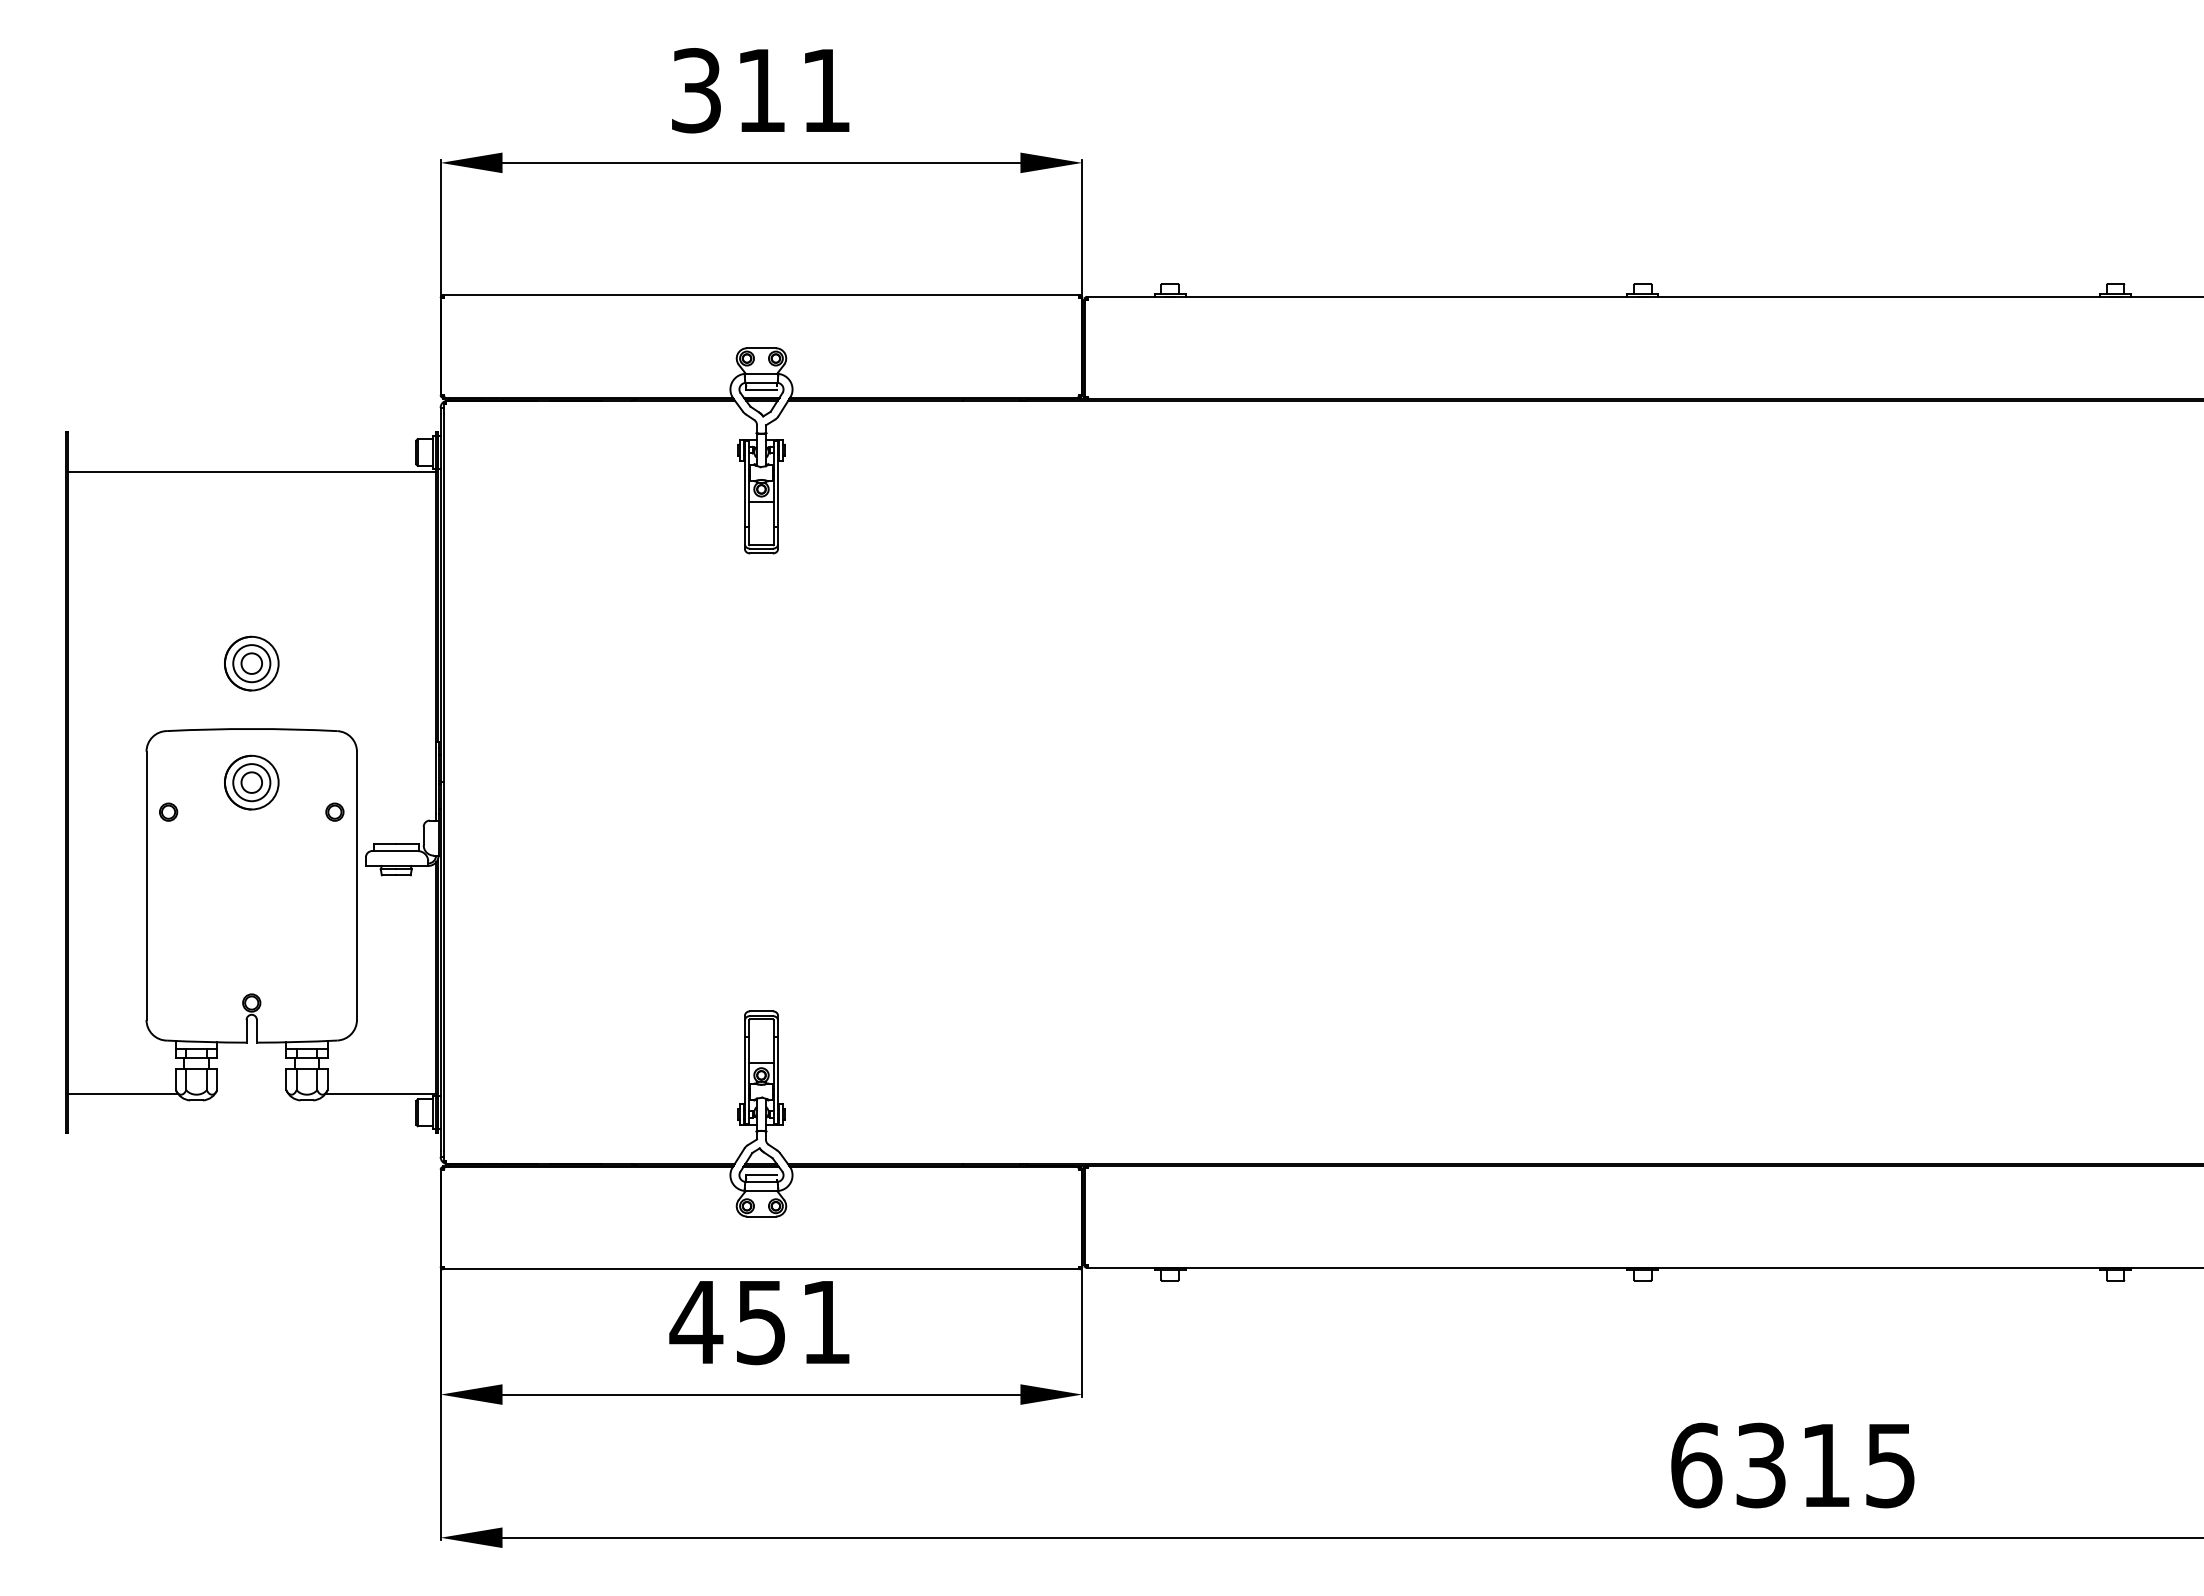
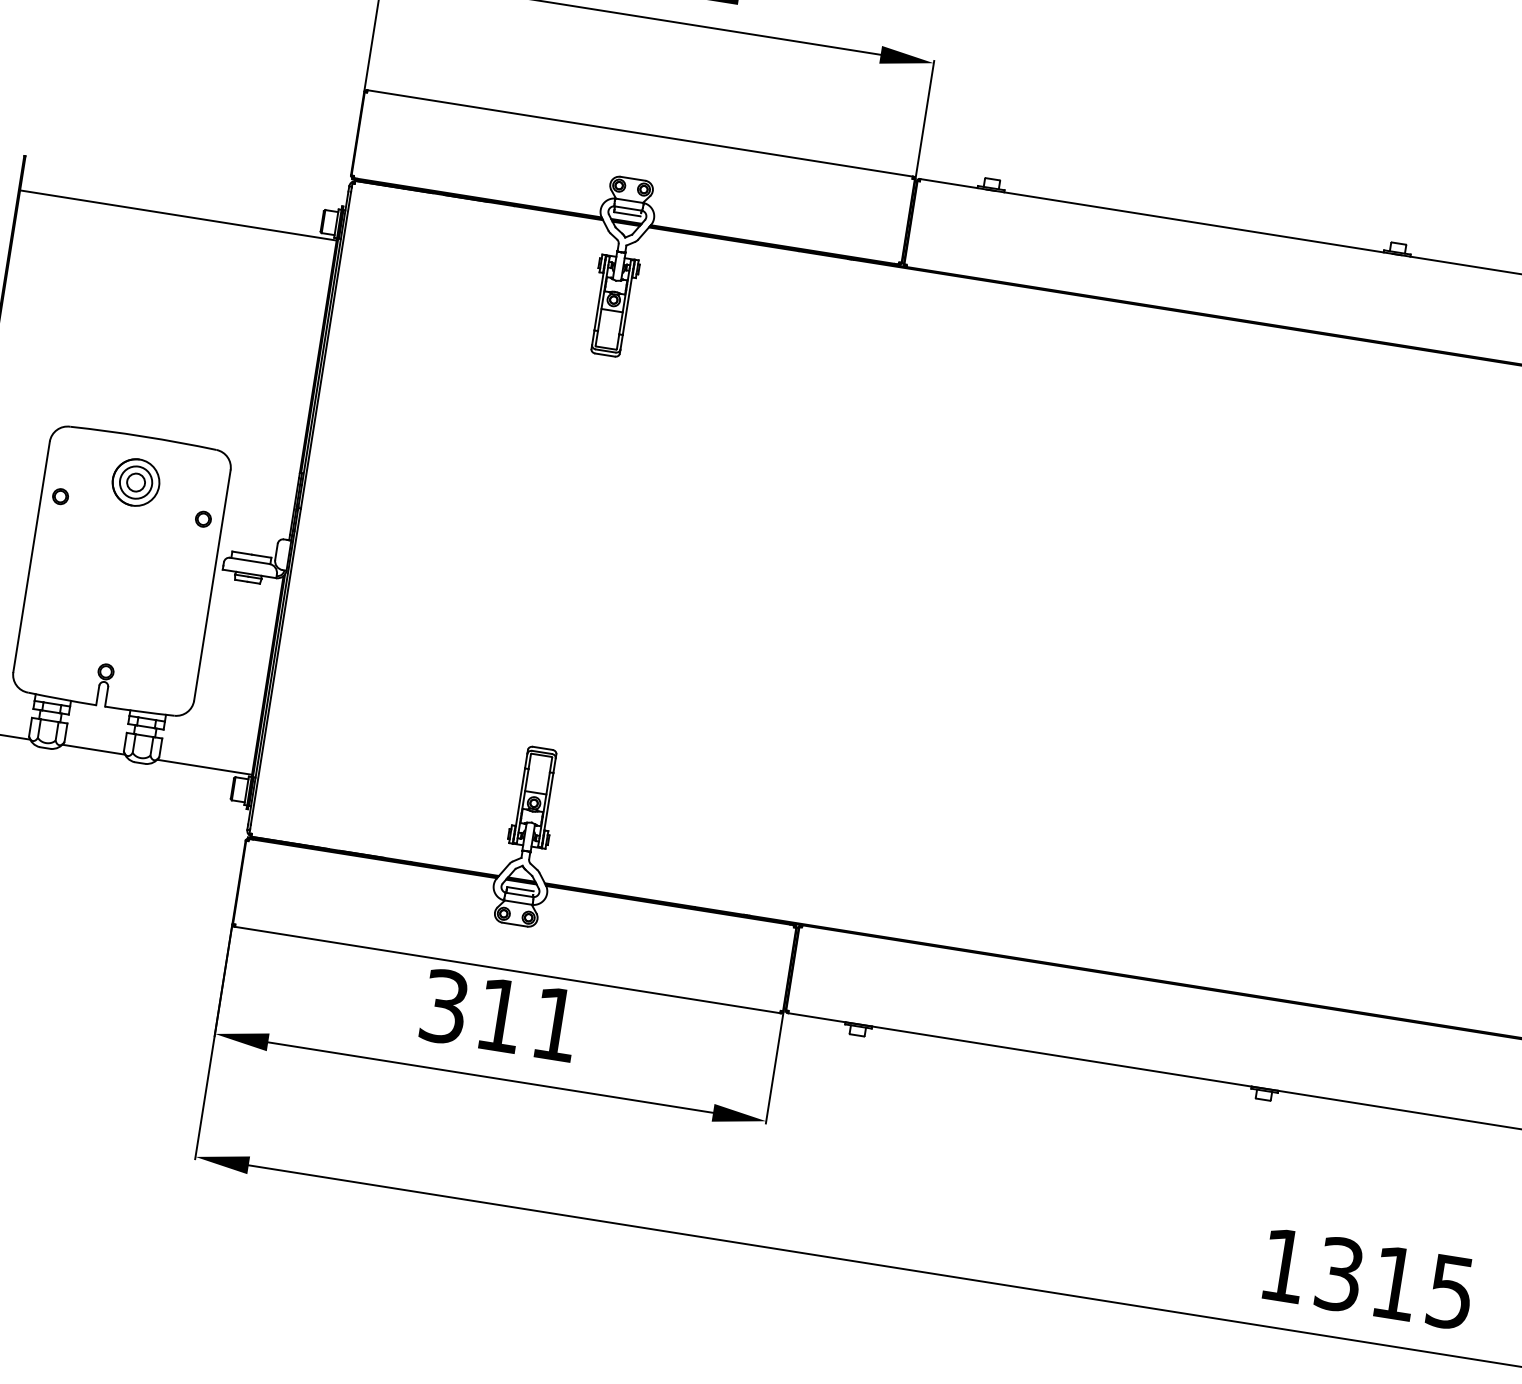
part: (251, 663) -> (152, 380), removed
line: (251, 1093) -> (93, 749), added
text: (726, 1322) -> (470, 1010), 451 -> 311
text: (1696, 1465) -> (1284, 1265), 6315 -> 1315

